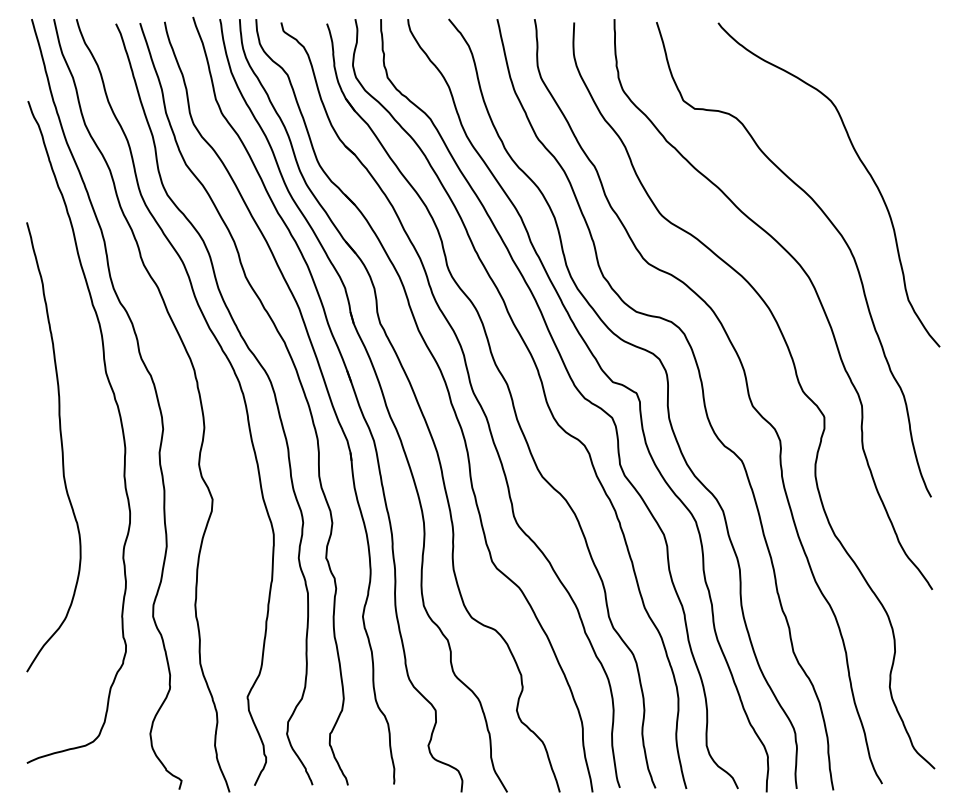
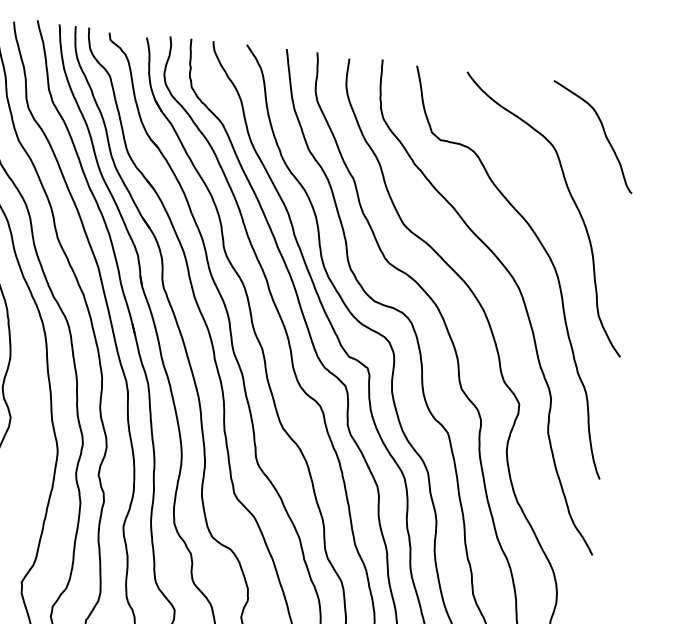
curve: (890, 77) -> (603, 131), added

